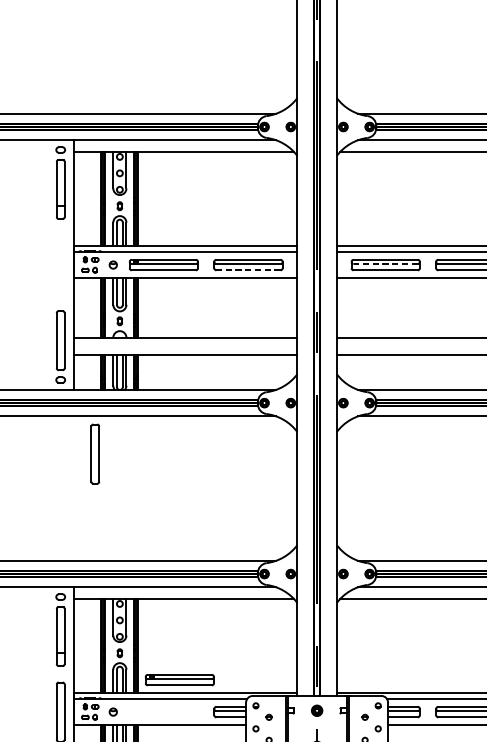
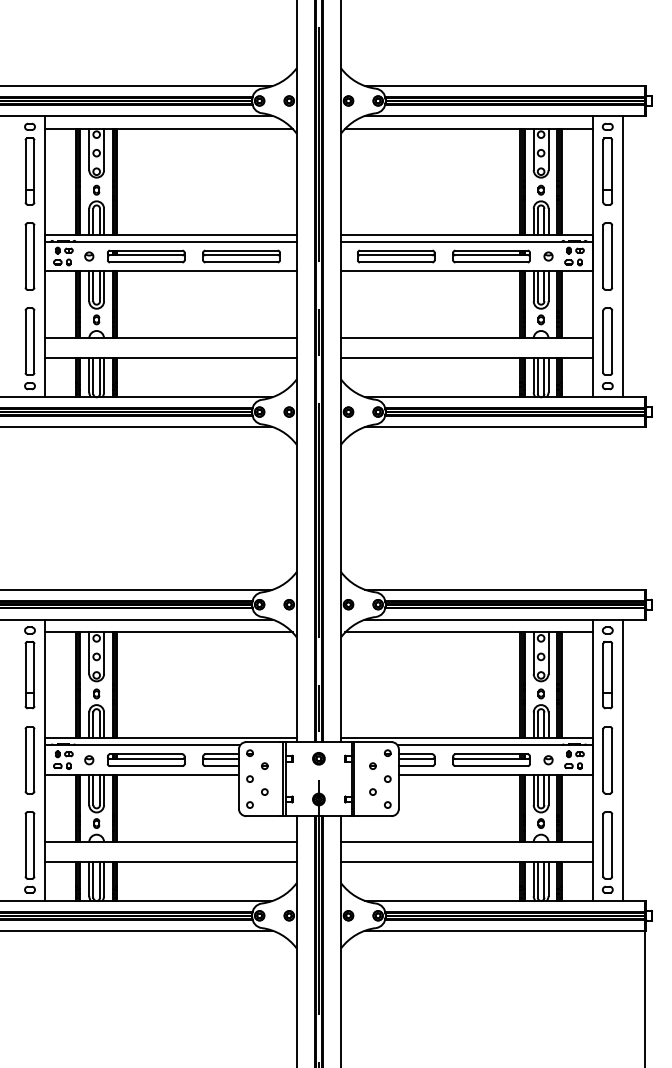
line: (385, 264) -> (395, 255), dashed -> solid
line: (248, 270) -> (241, 262), dashed -> solid
part: (94, 454) -> (29, 256), moved
part: (180, 679) -> (146, 759), moved

